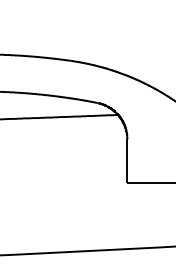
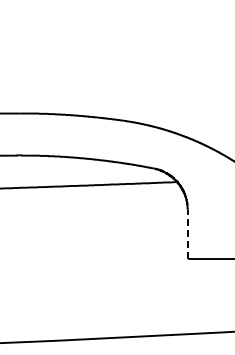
line: (127, 161) -> (187, 234), solid -> dashed

